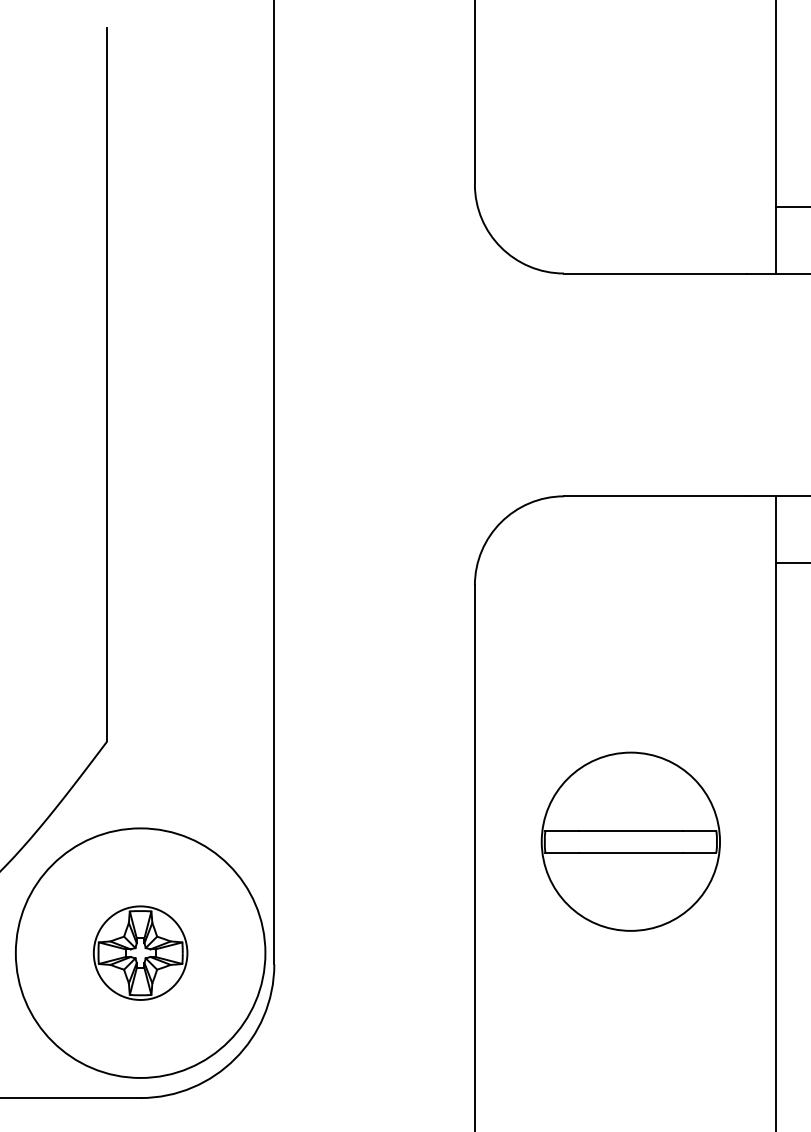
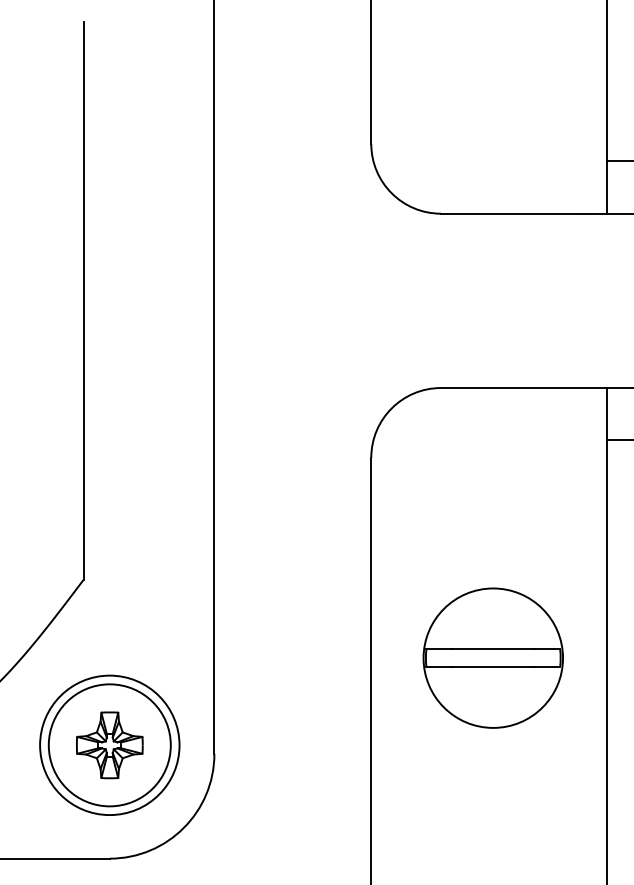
circle: (140, 953) -> (109, 745), size x0.71
circle: (140, 953) -> (109, 745), size x1.67

